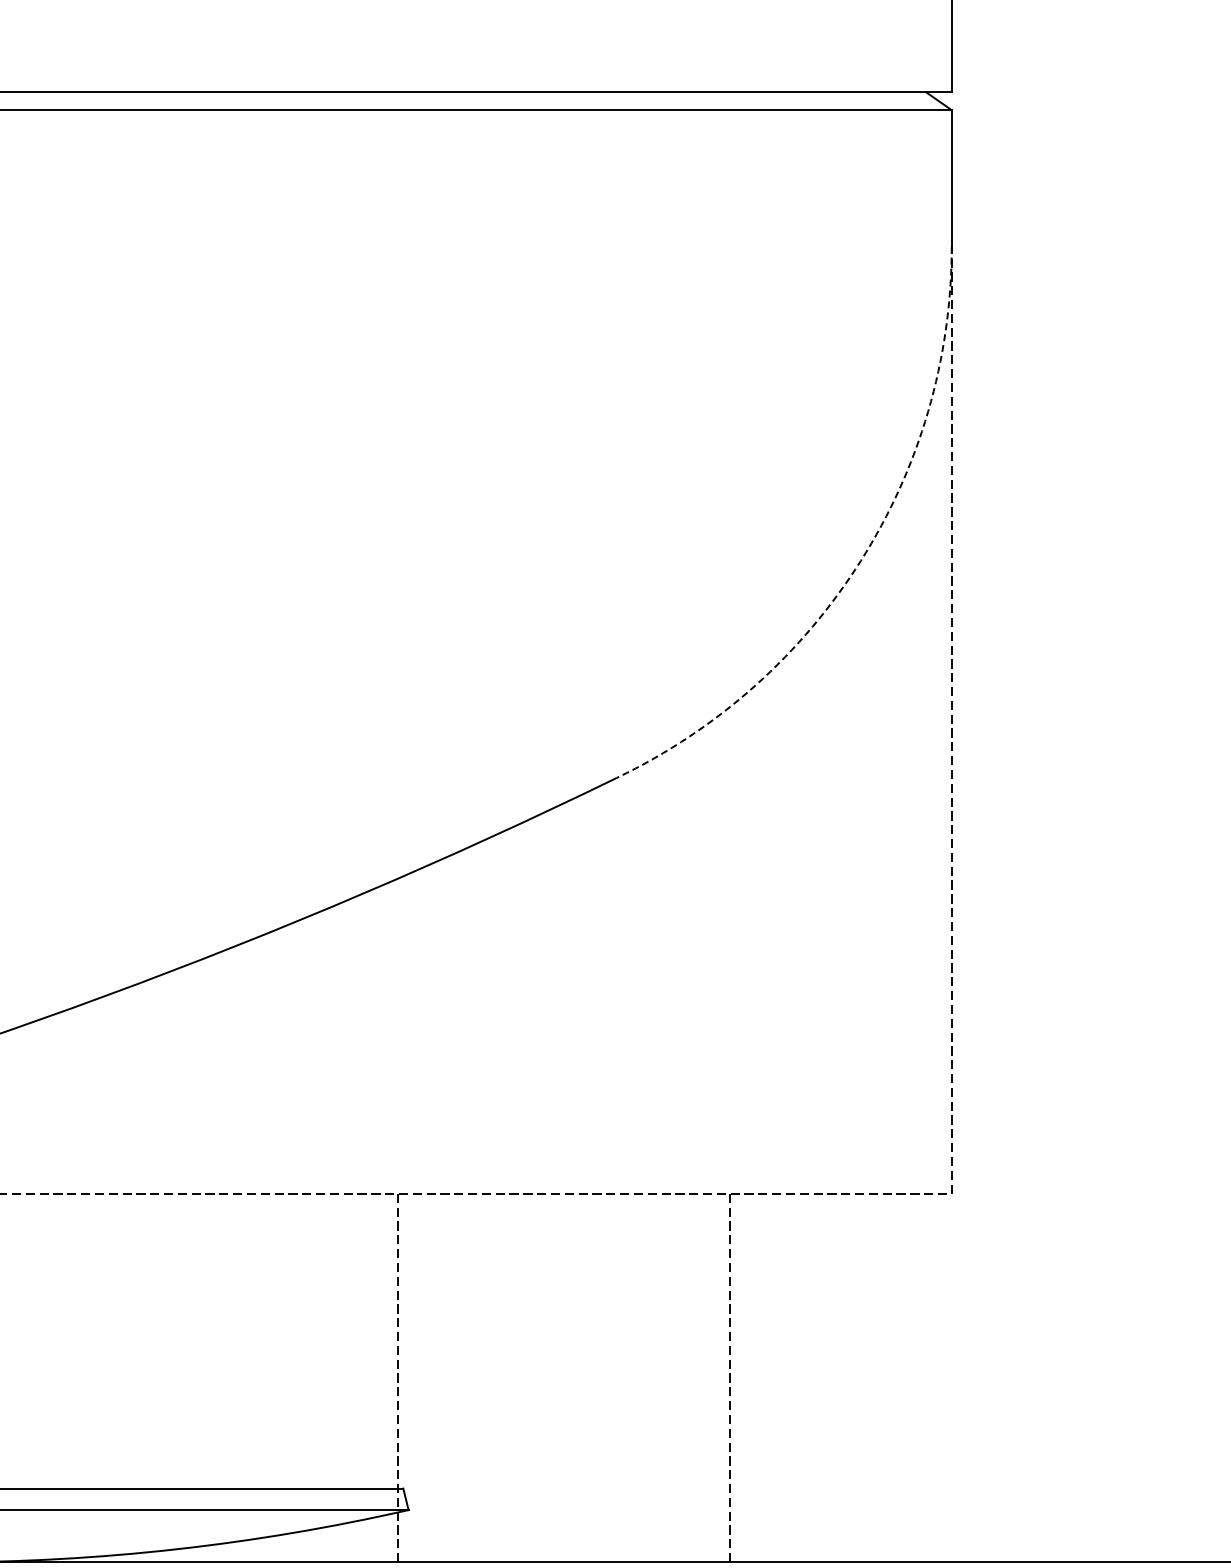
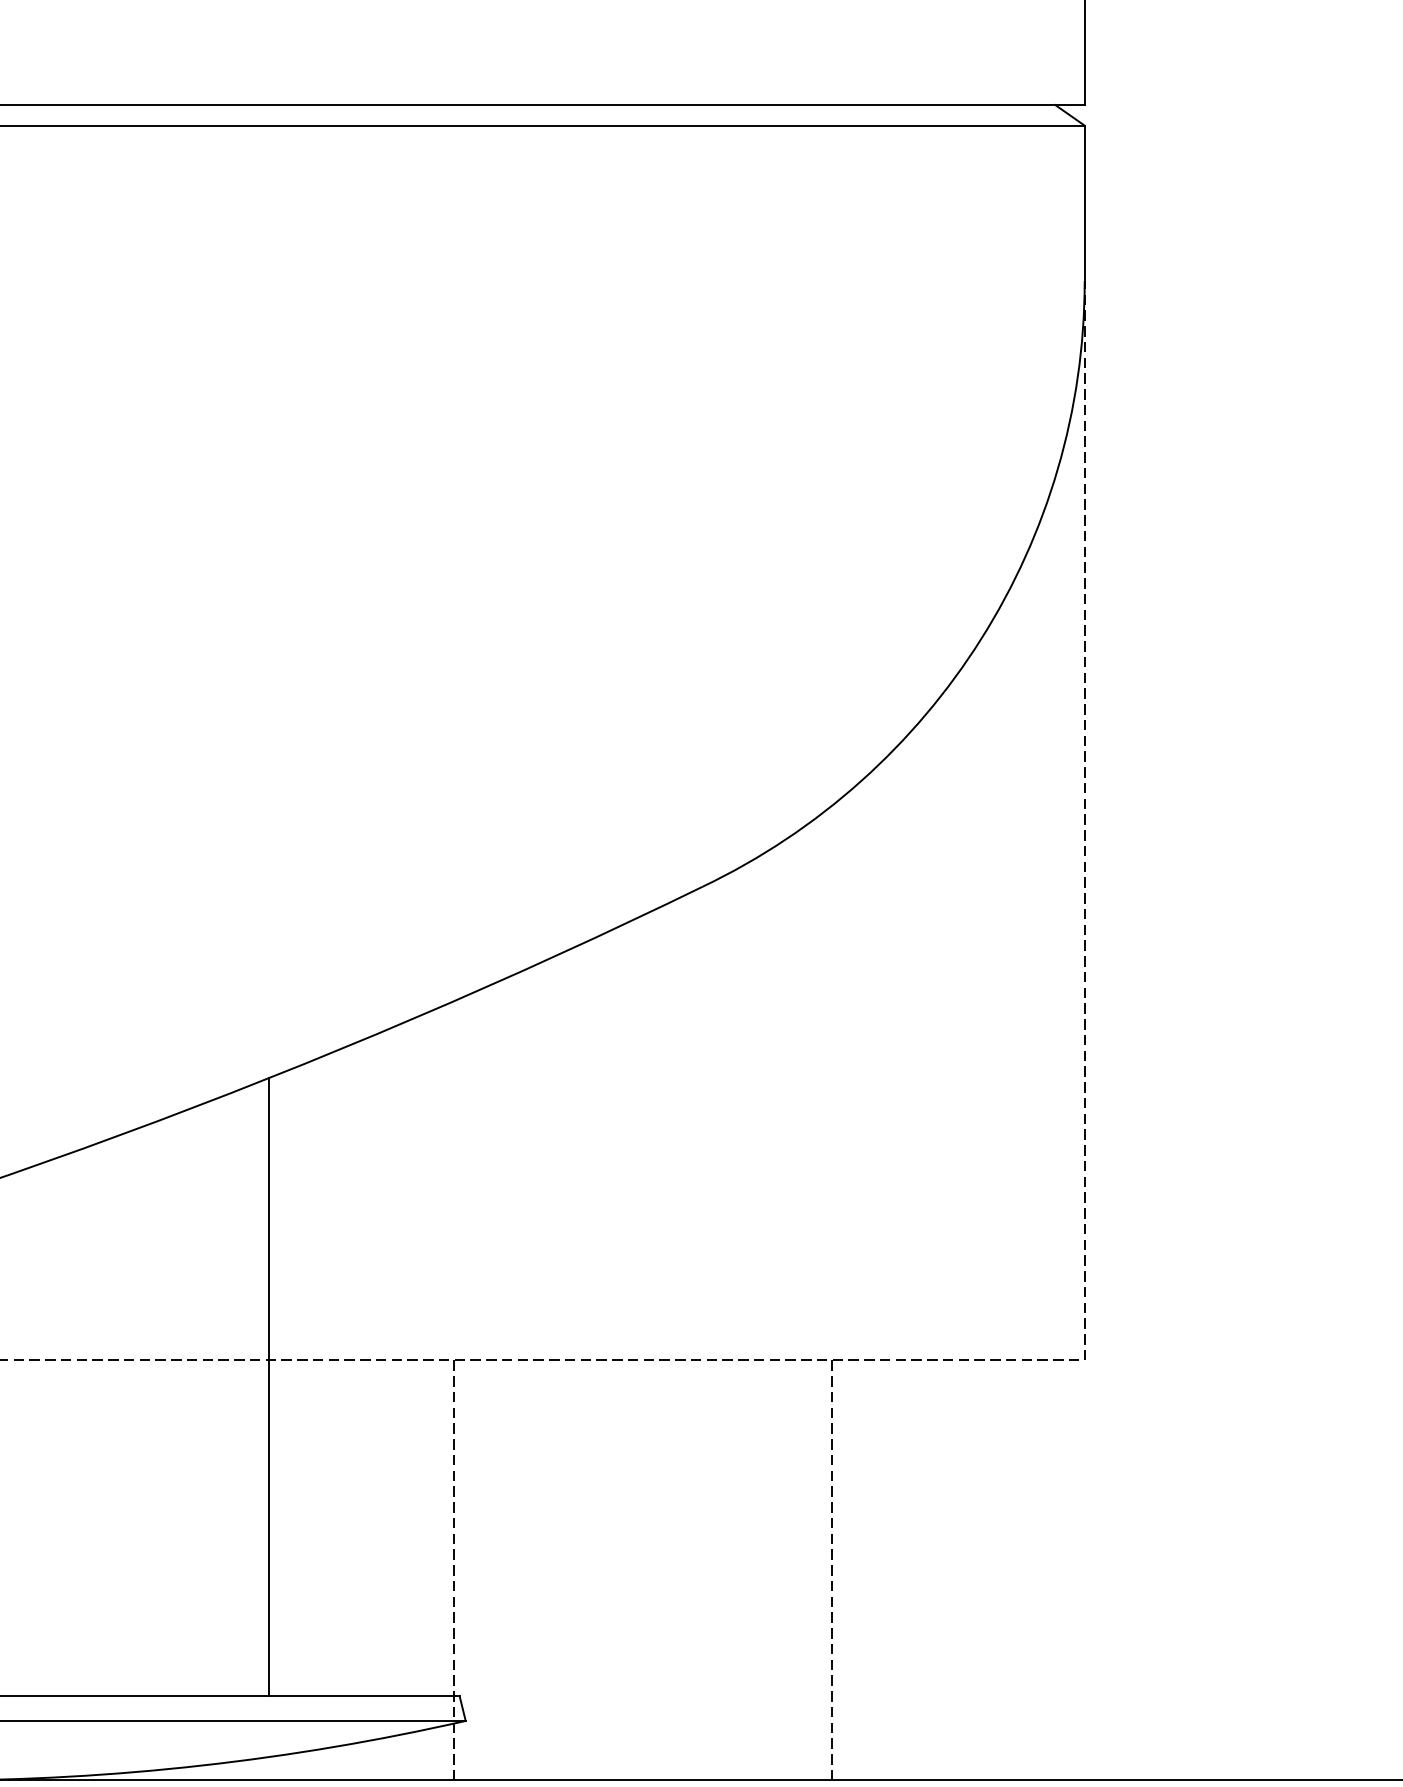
arc: (860, 560) -> (980, 638), dashed -> solid
line: (236, 1216) -> (269, 1386), added

